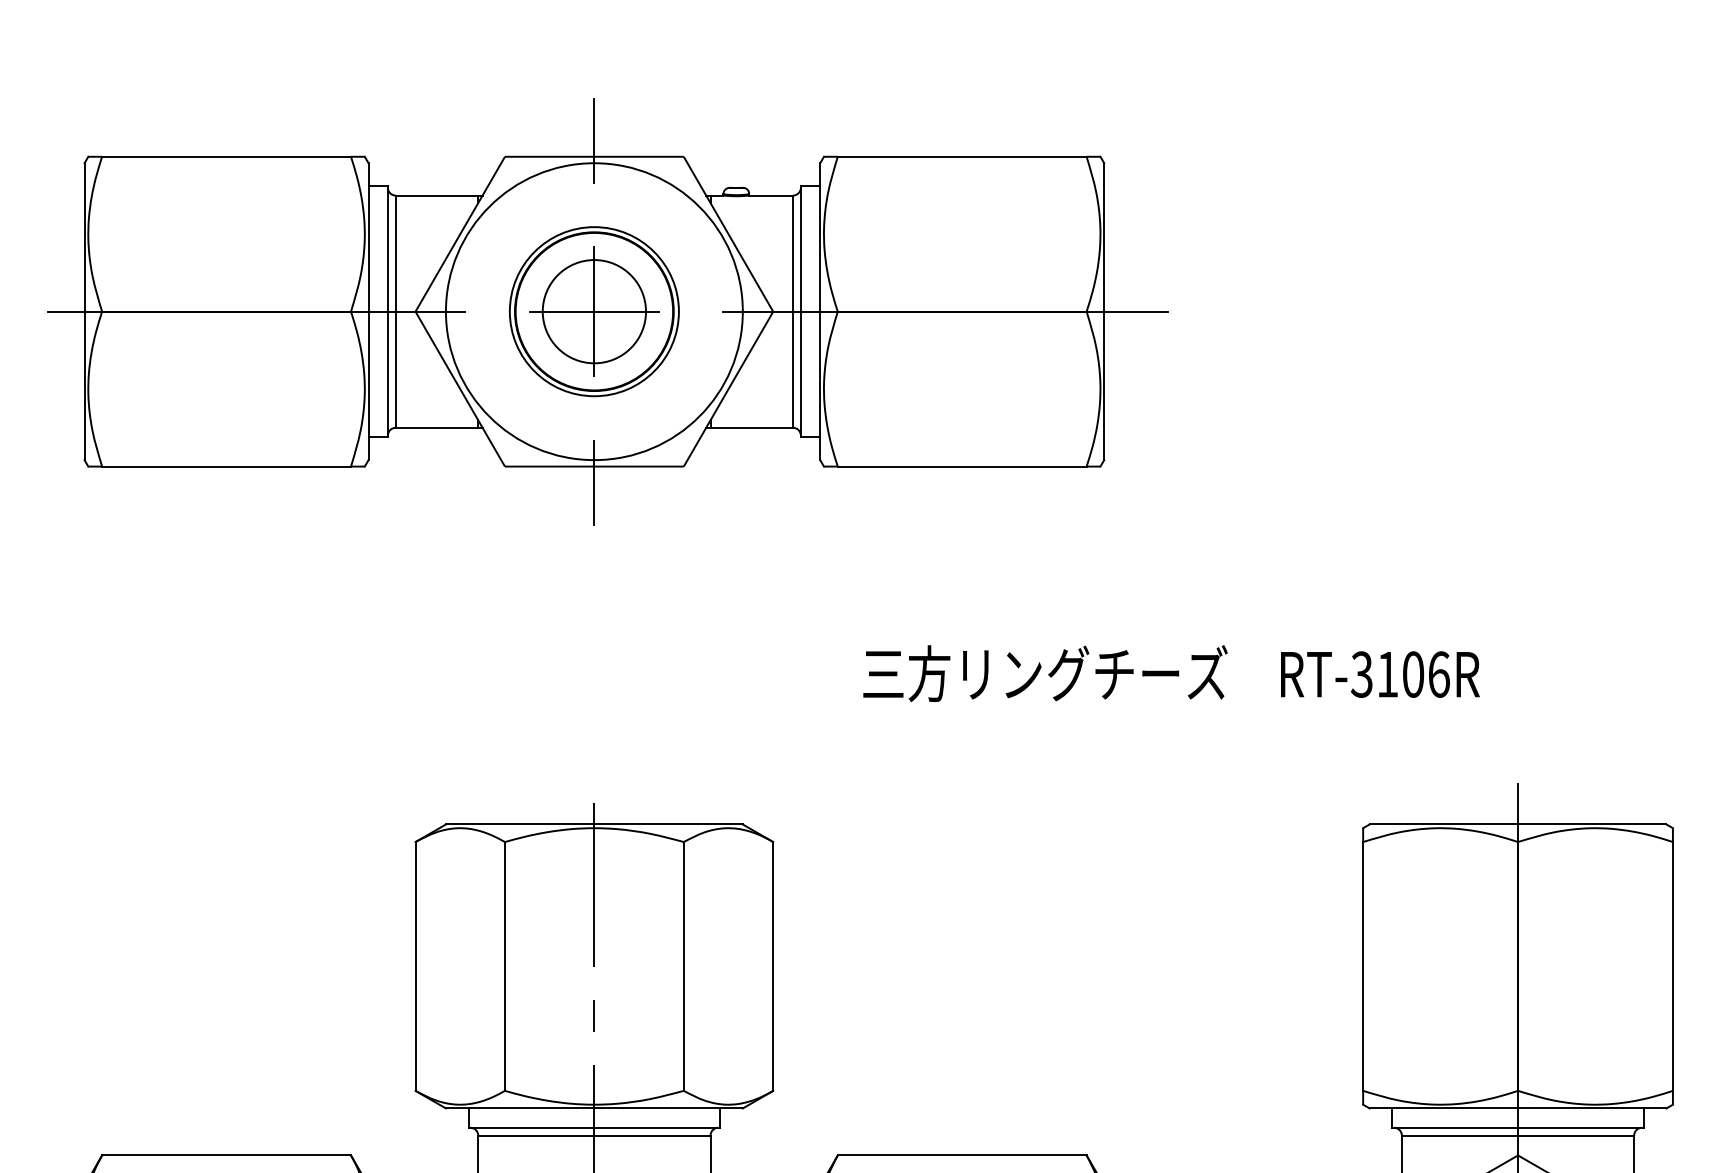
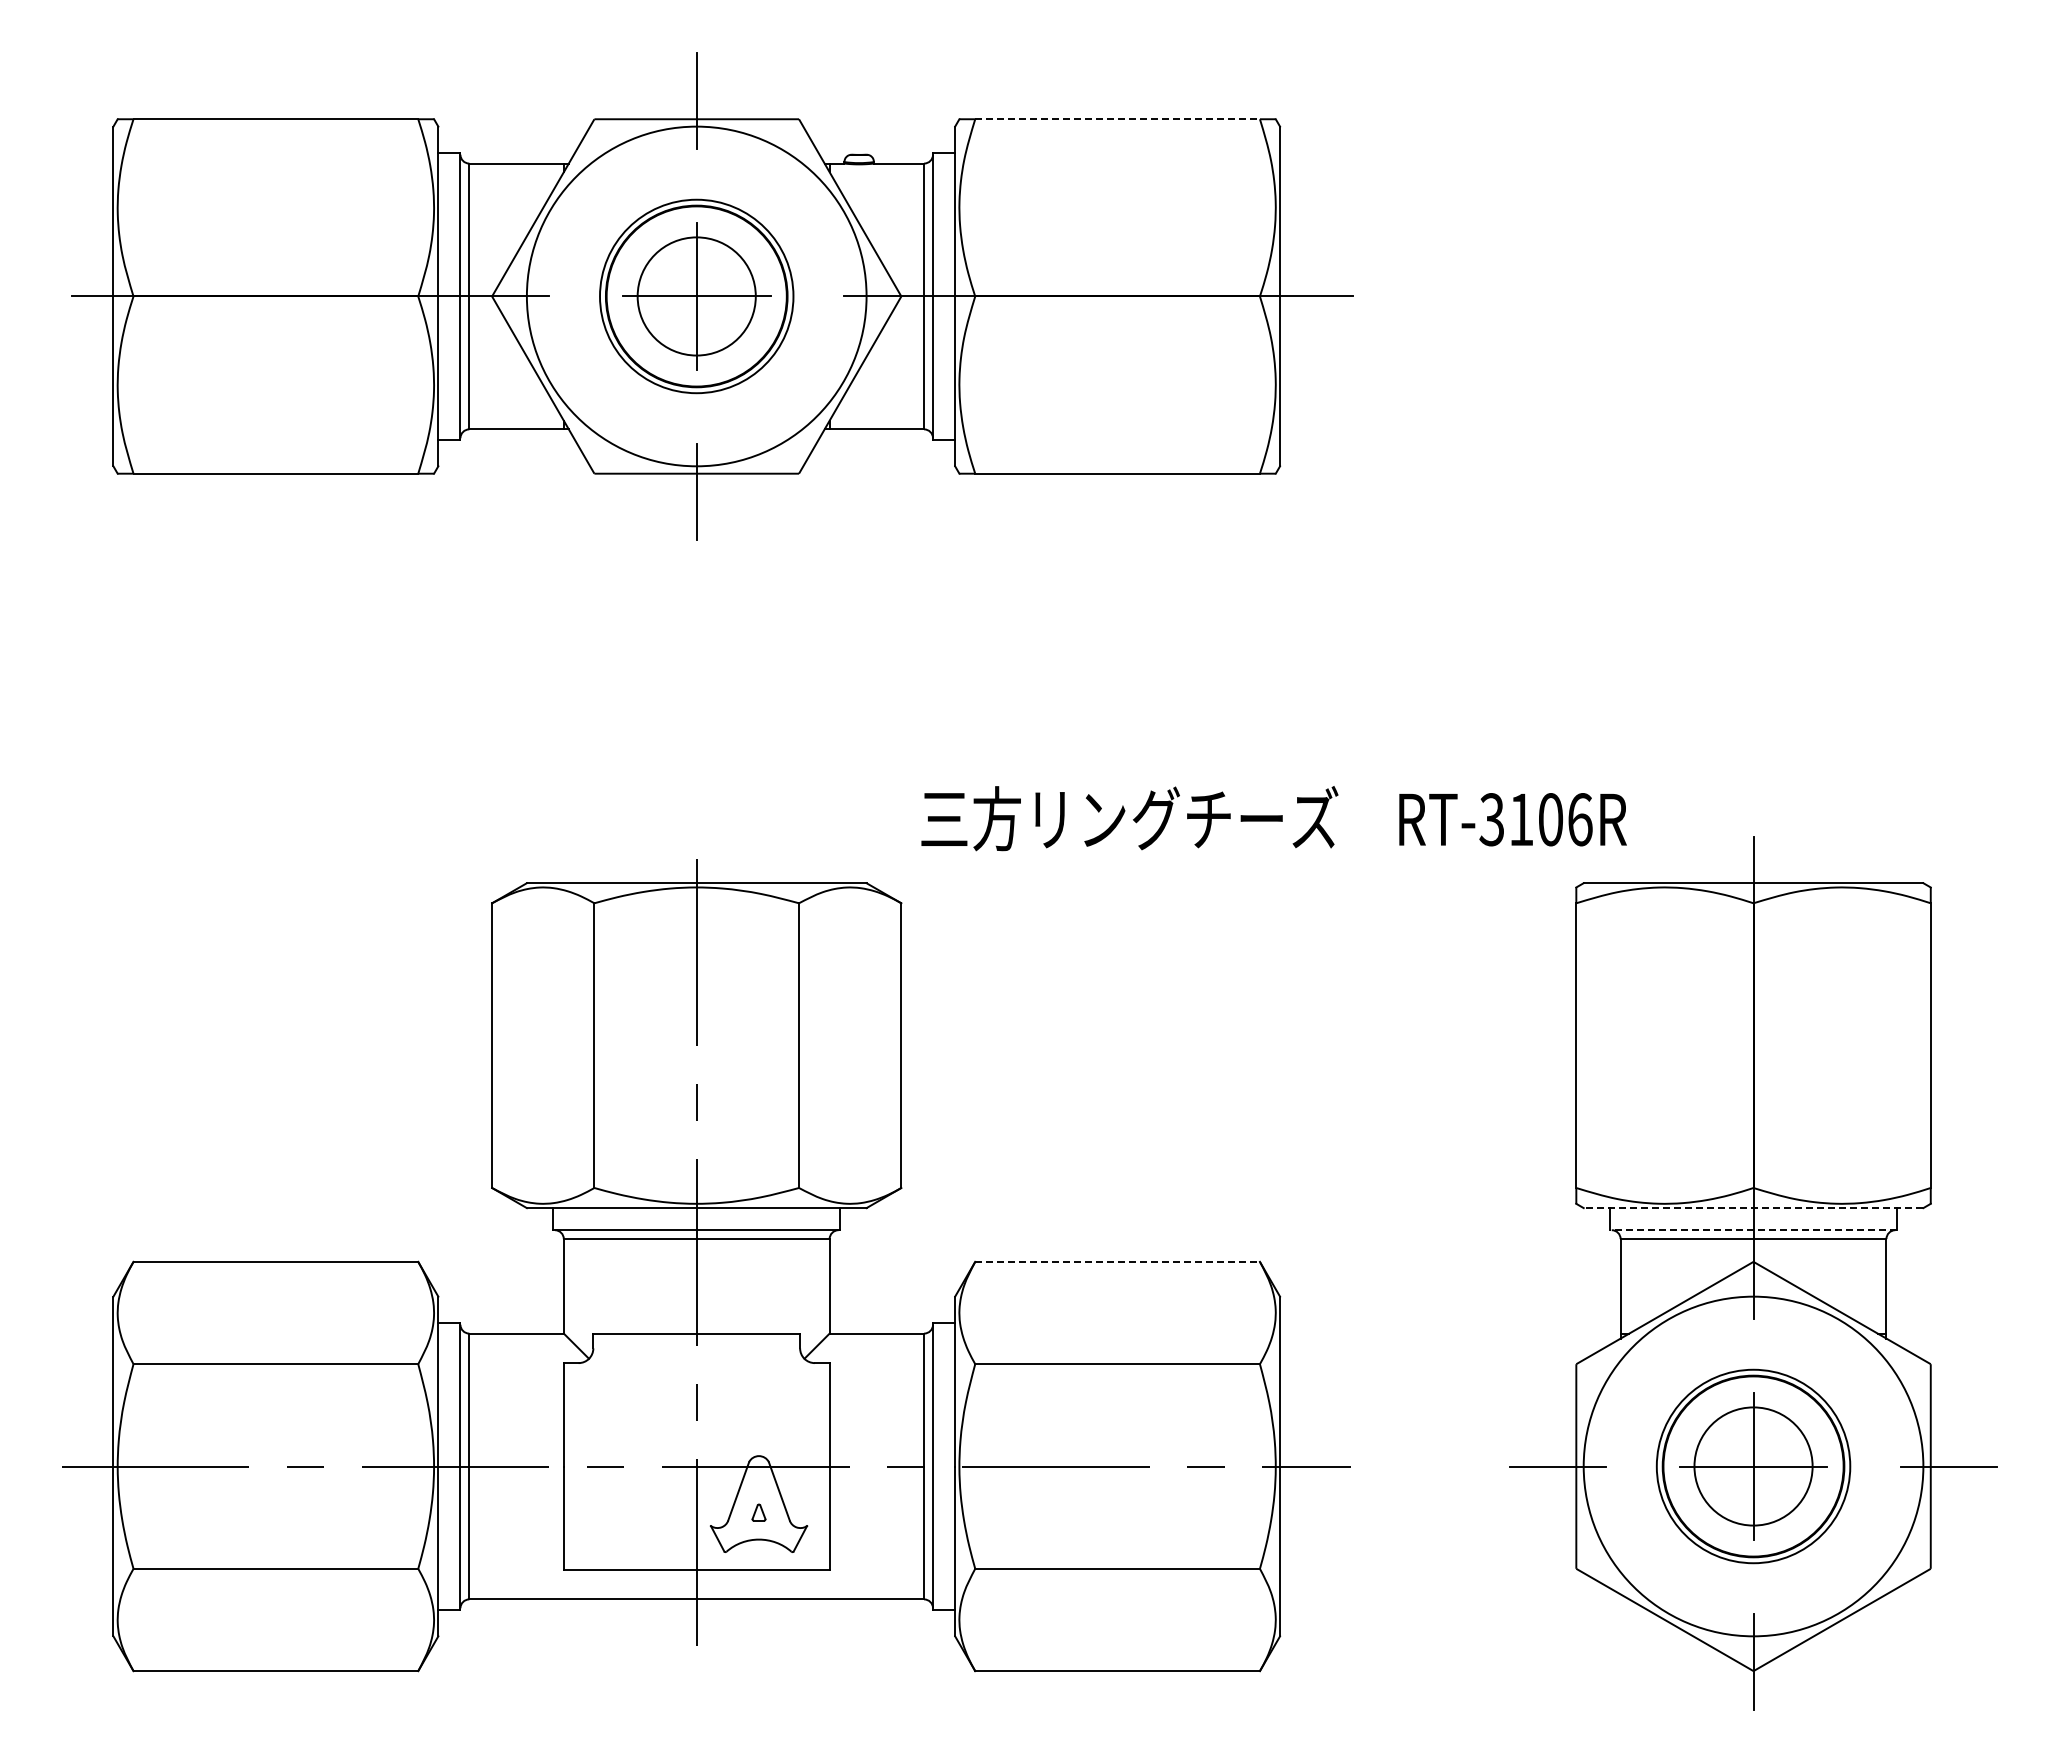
line: (963, 157) -> (1118, 119), solid -> dashed
text: (1171, 673) -> (1273, 818), moved
line: (1518, 1108) -> (1753, 1208), solid -> dashed
line: (1518, 1128) -> (1753, 1230), solid -> dashed
line: (963, 1155) -> (1118, 1261), solid -> dashed

